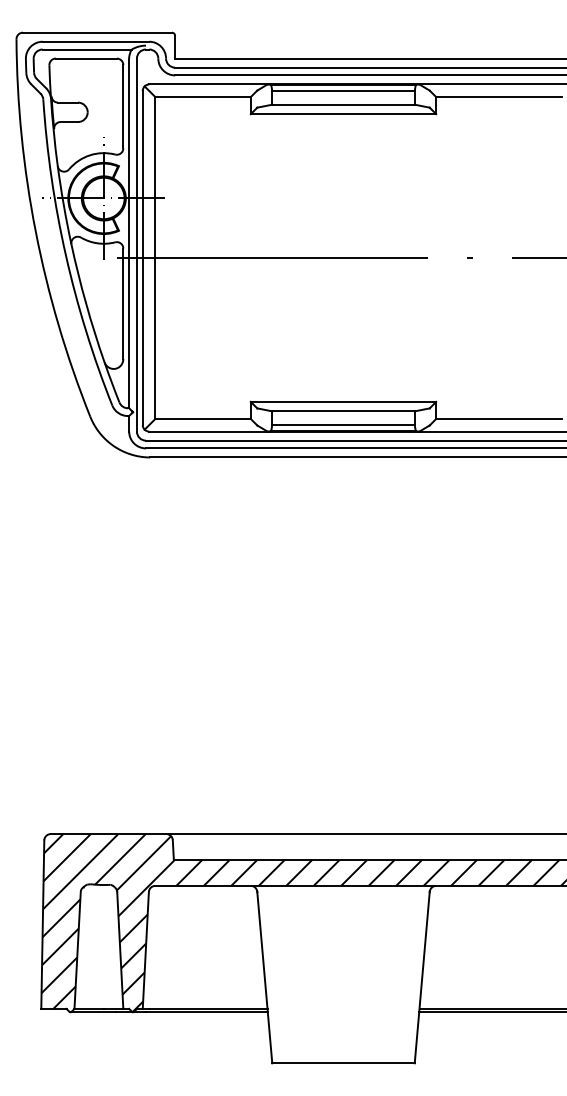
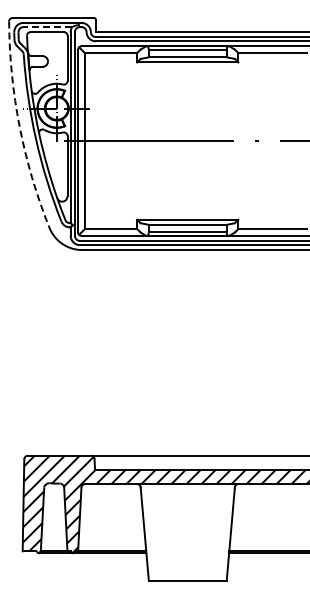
line: (86, 50) -> (47, 27), solid -> dashed
arc: (35, 231) -> (19, 126), solid -> dashed

